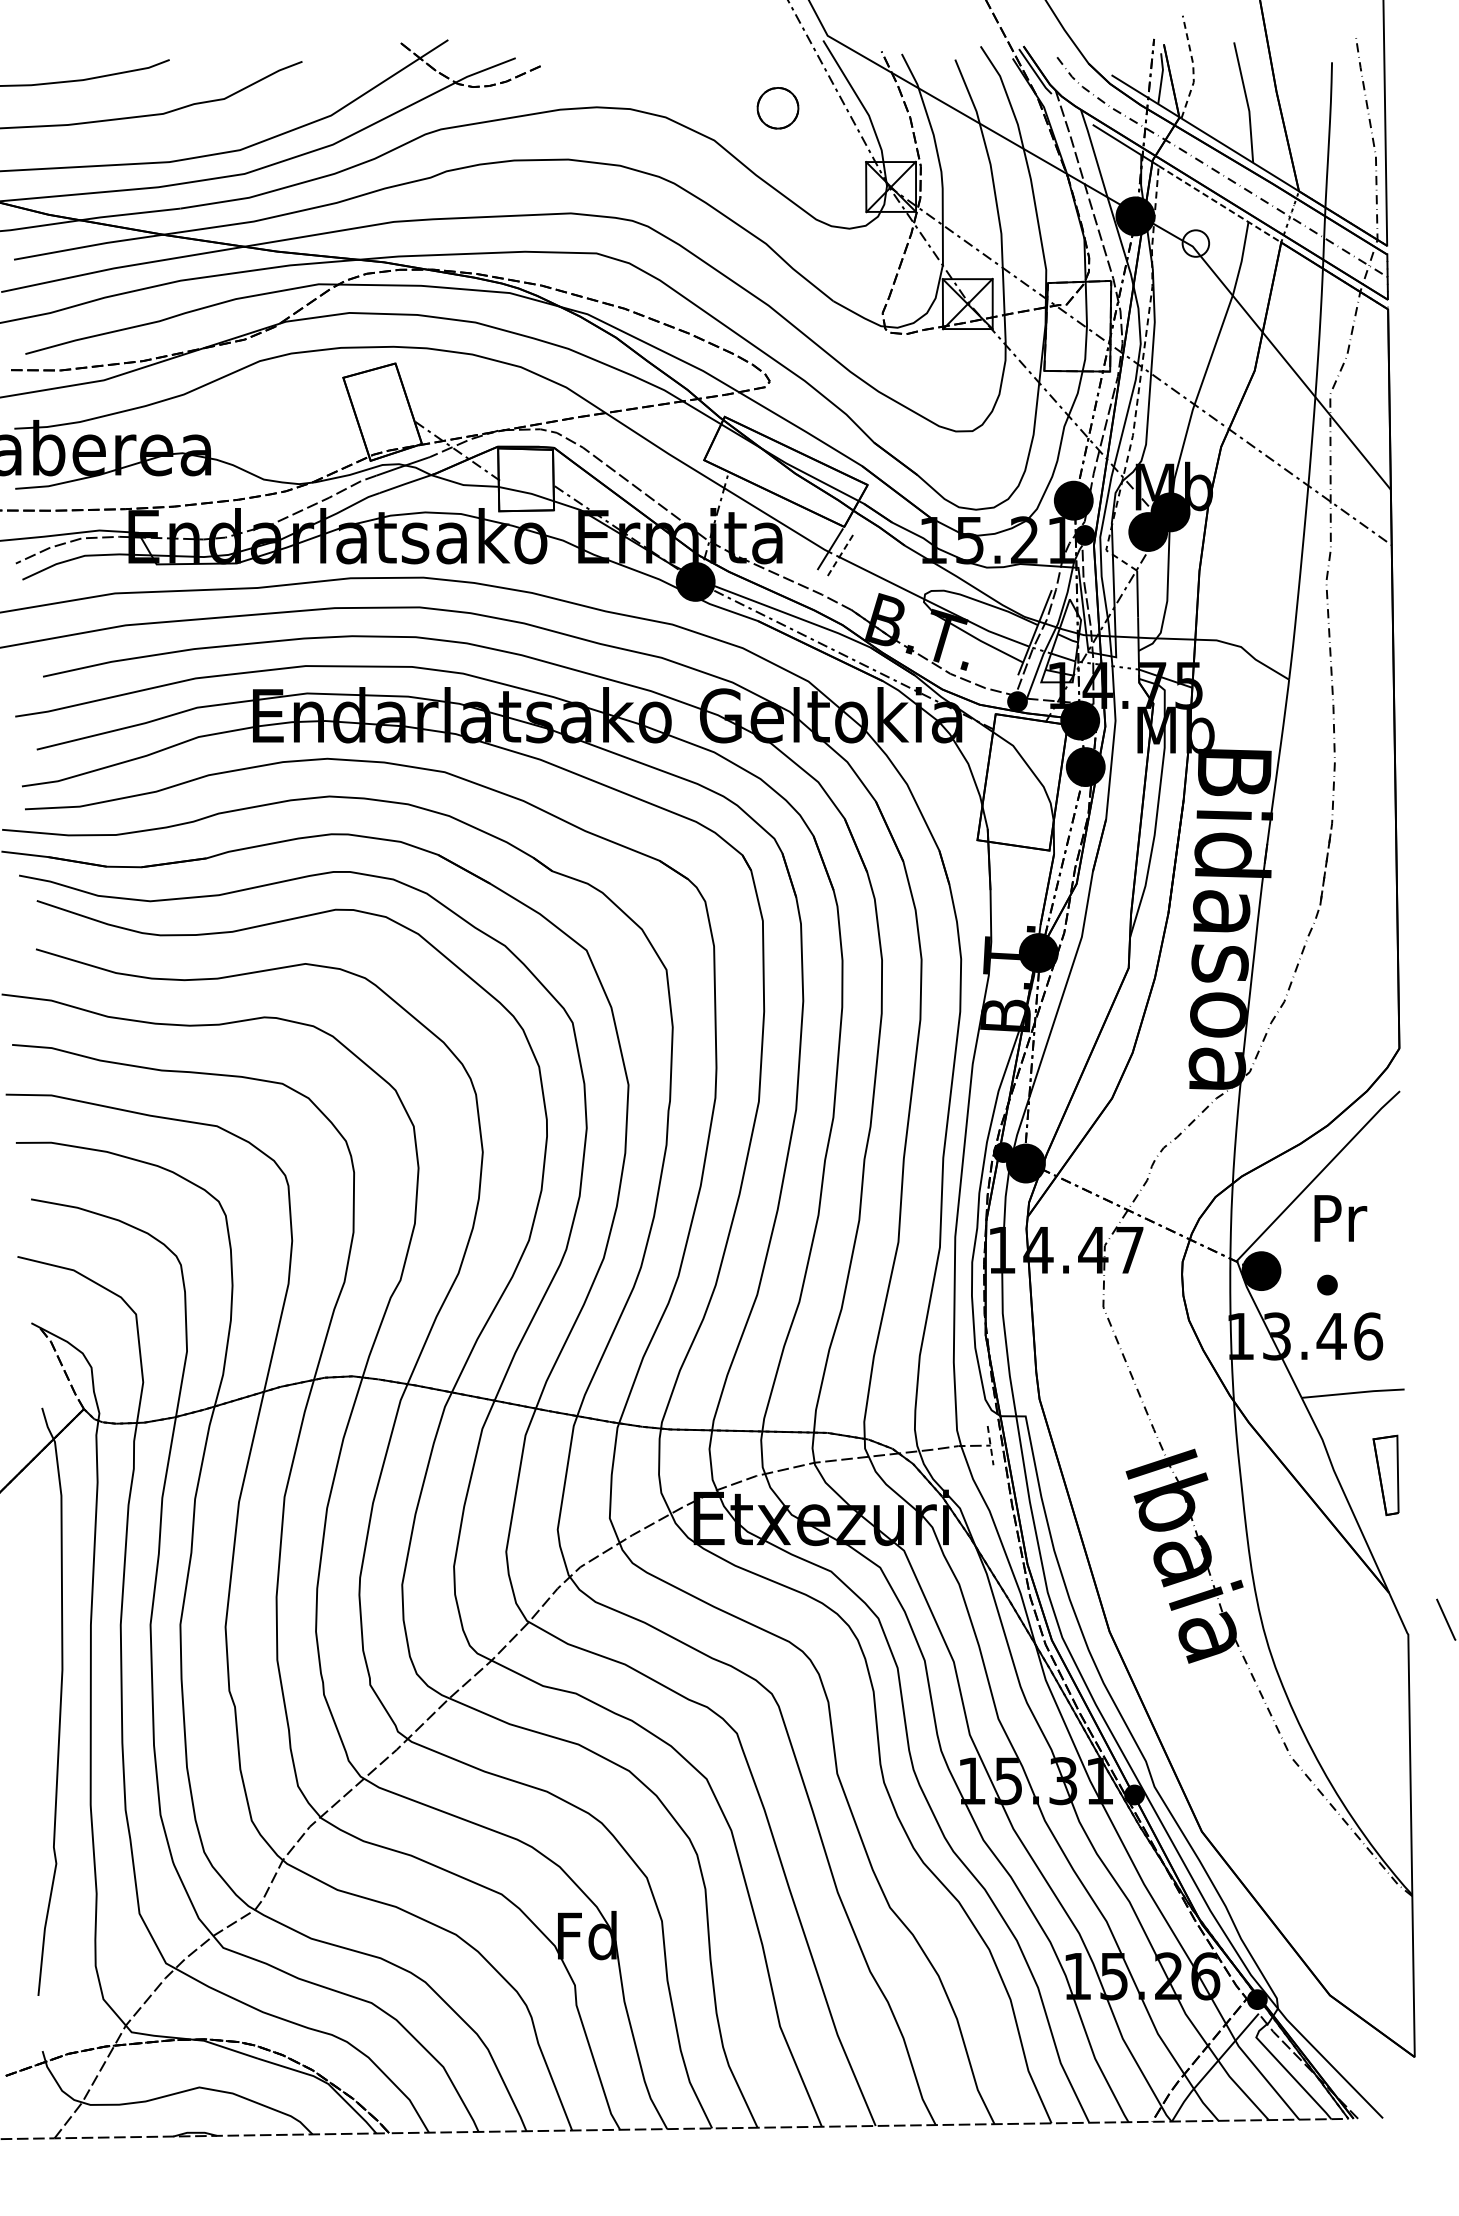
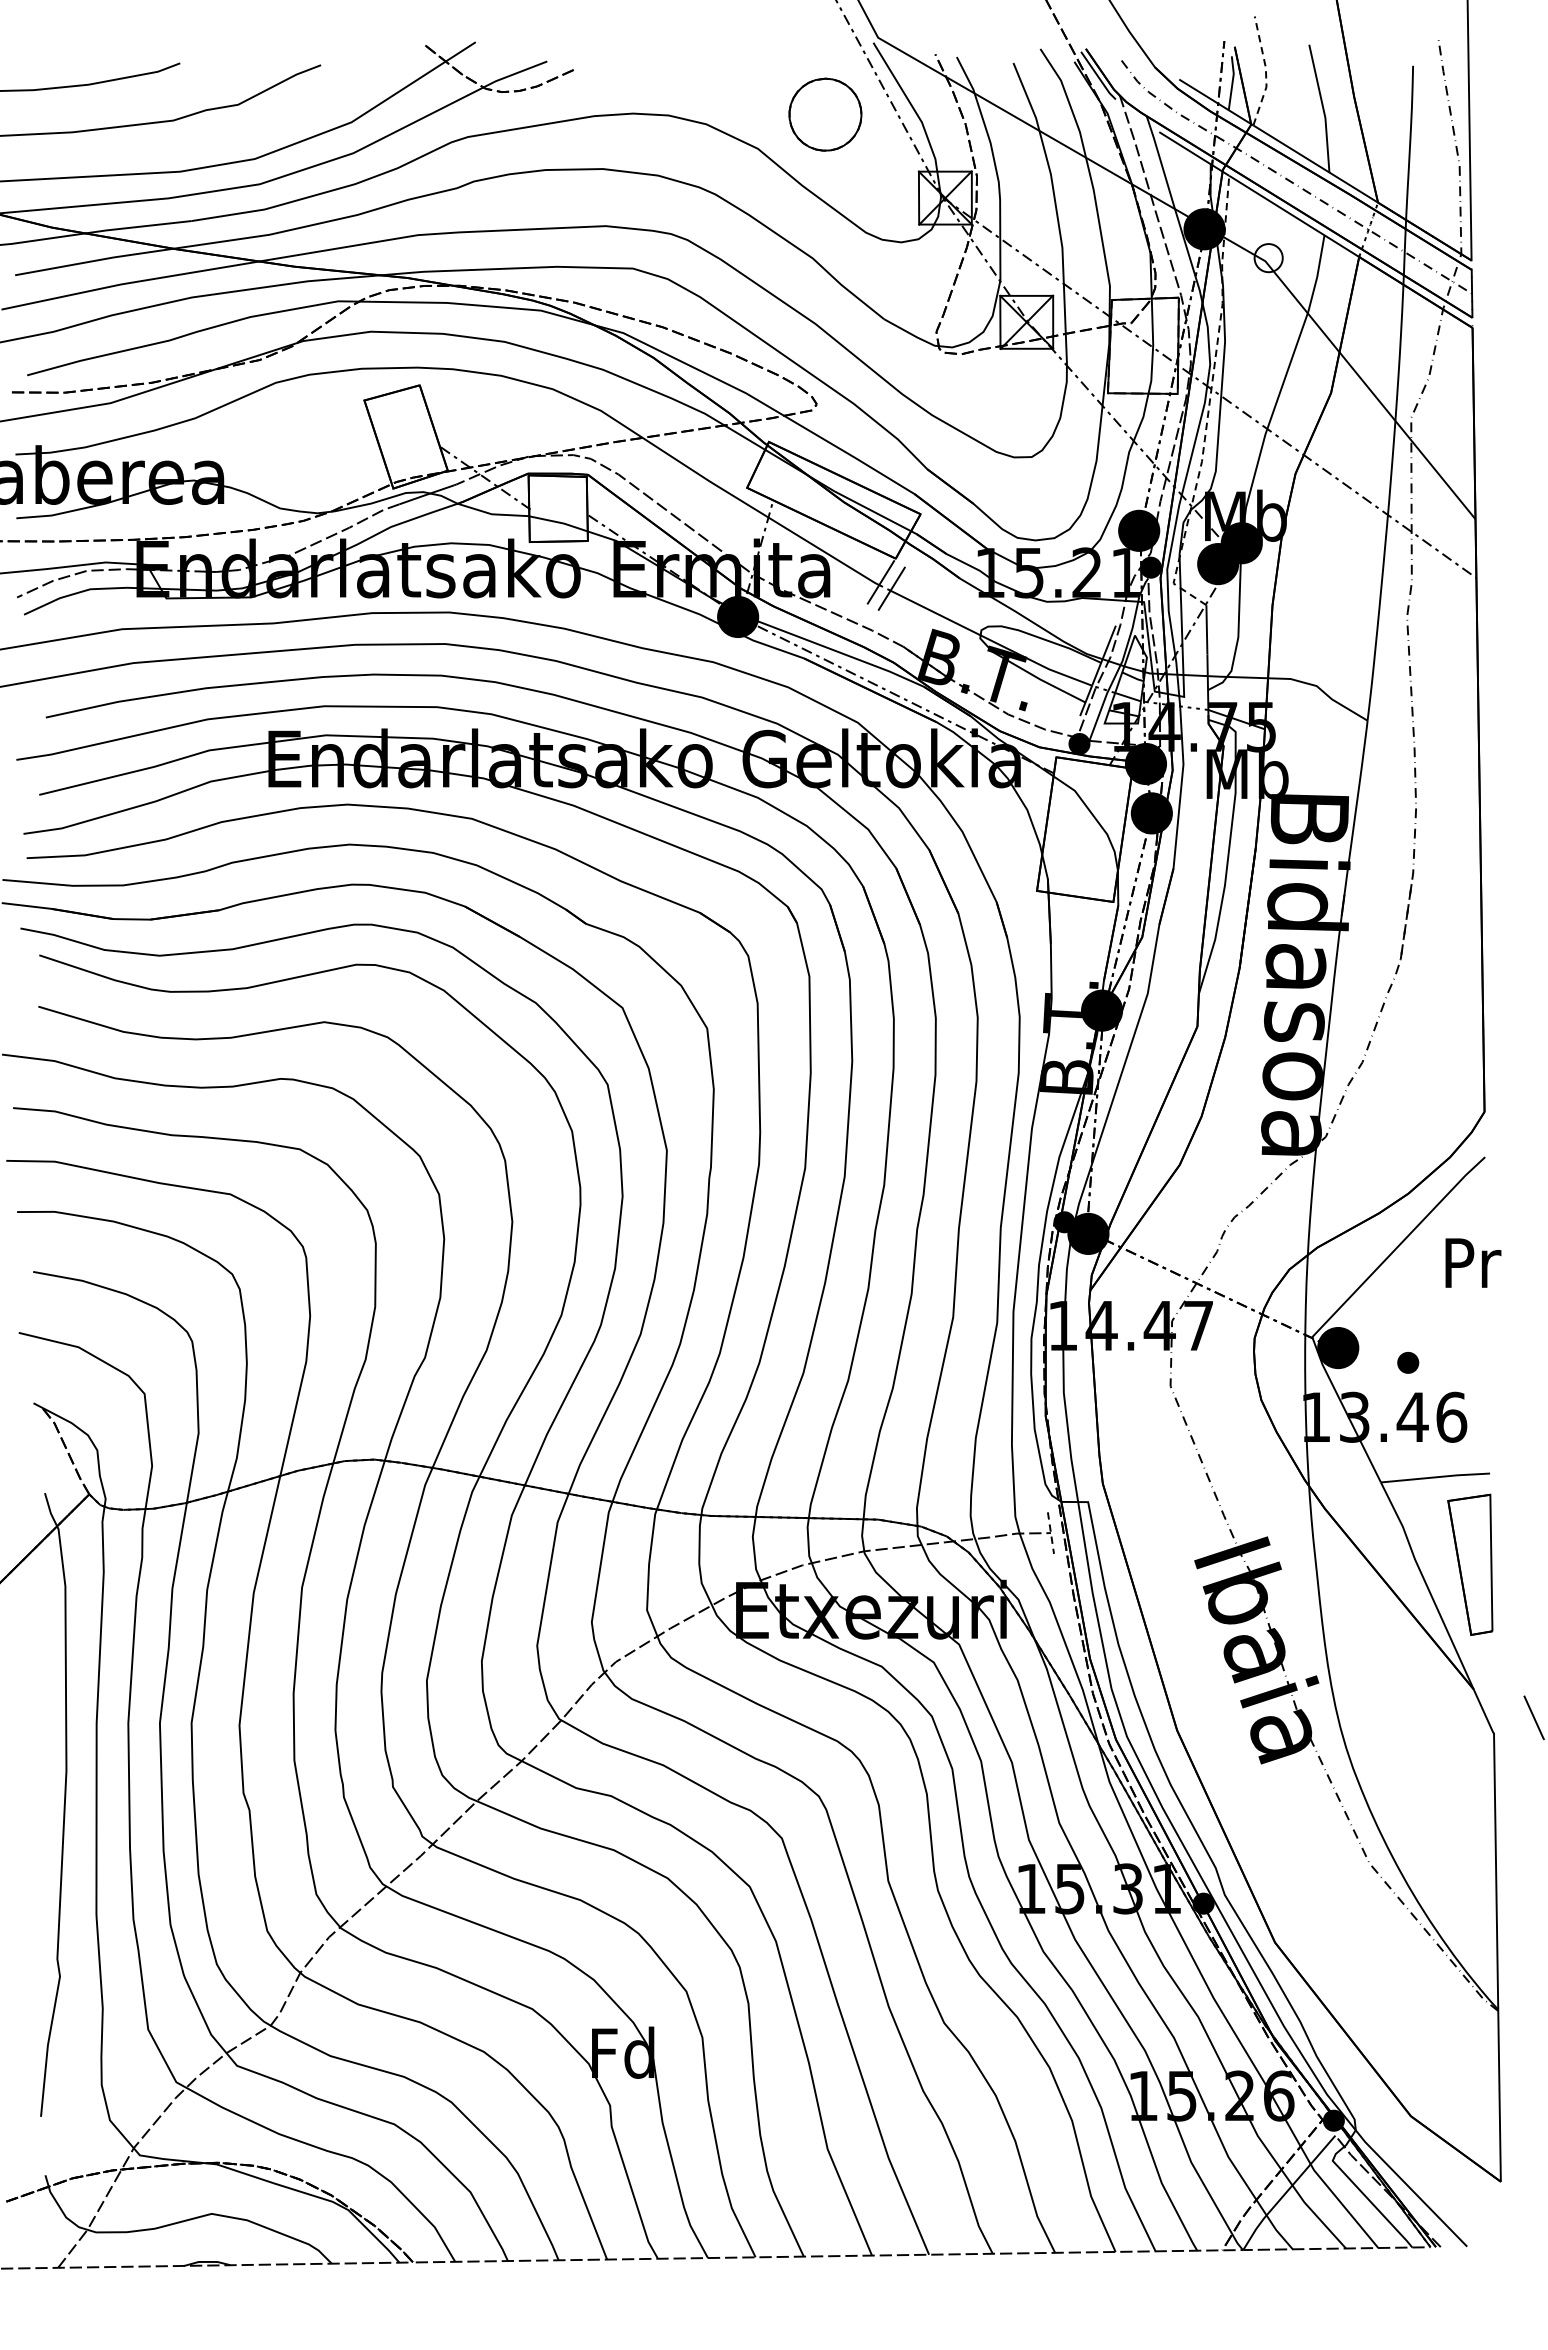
part: (778, 108) -> (825, 114), size x1.67
line: (1220, 204) -> (1294, 216), dashed -> solid
line: (840, 555) -> (891, 588), dashed -> solid
text: (1340, 1217) -> (1473, 1262), moved
part: (1386, 1475) -> (1470, 1564), size x1.67

